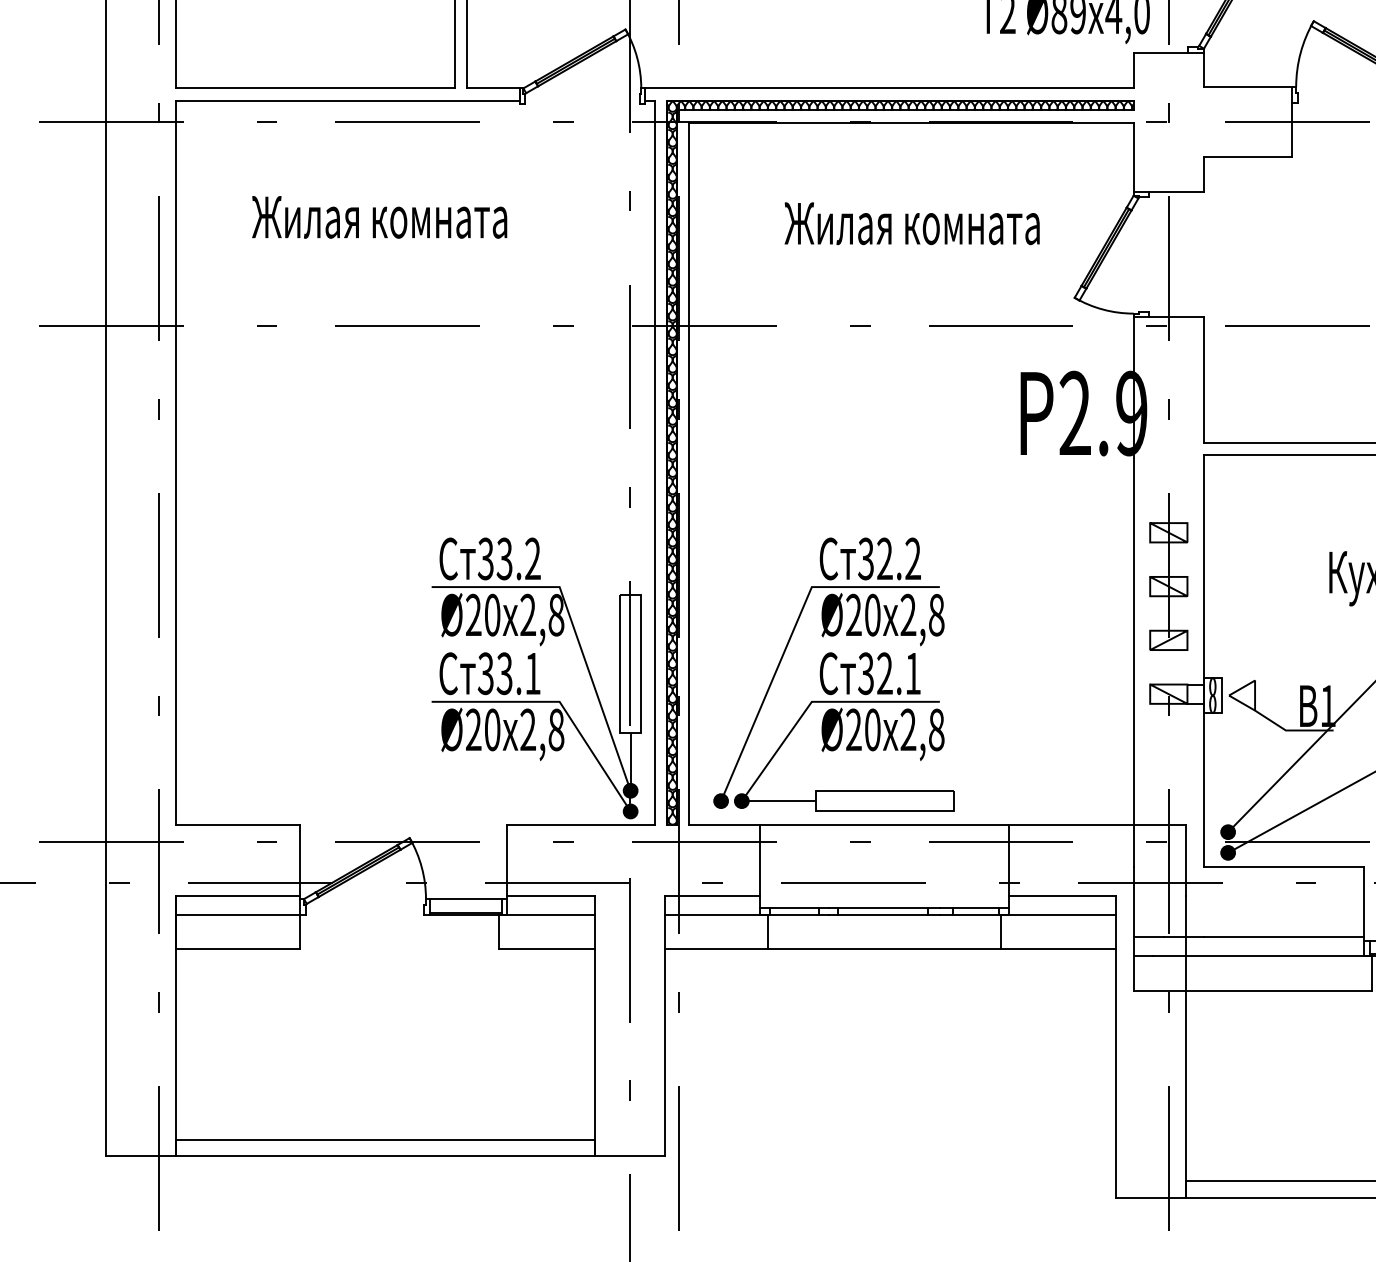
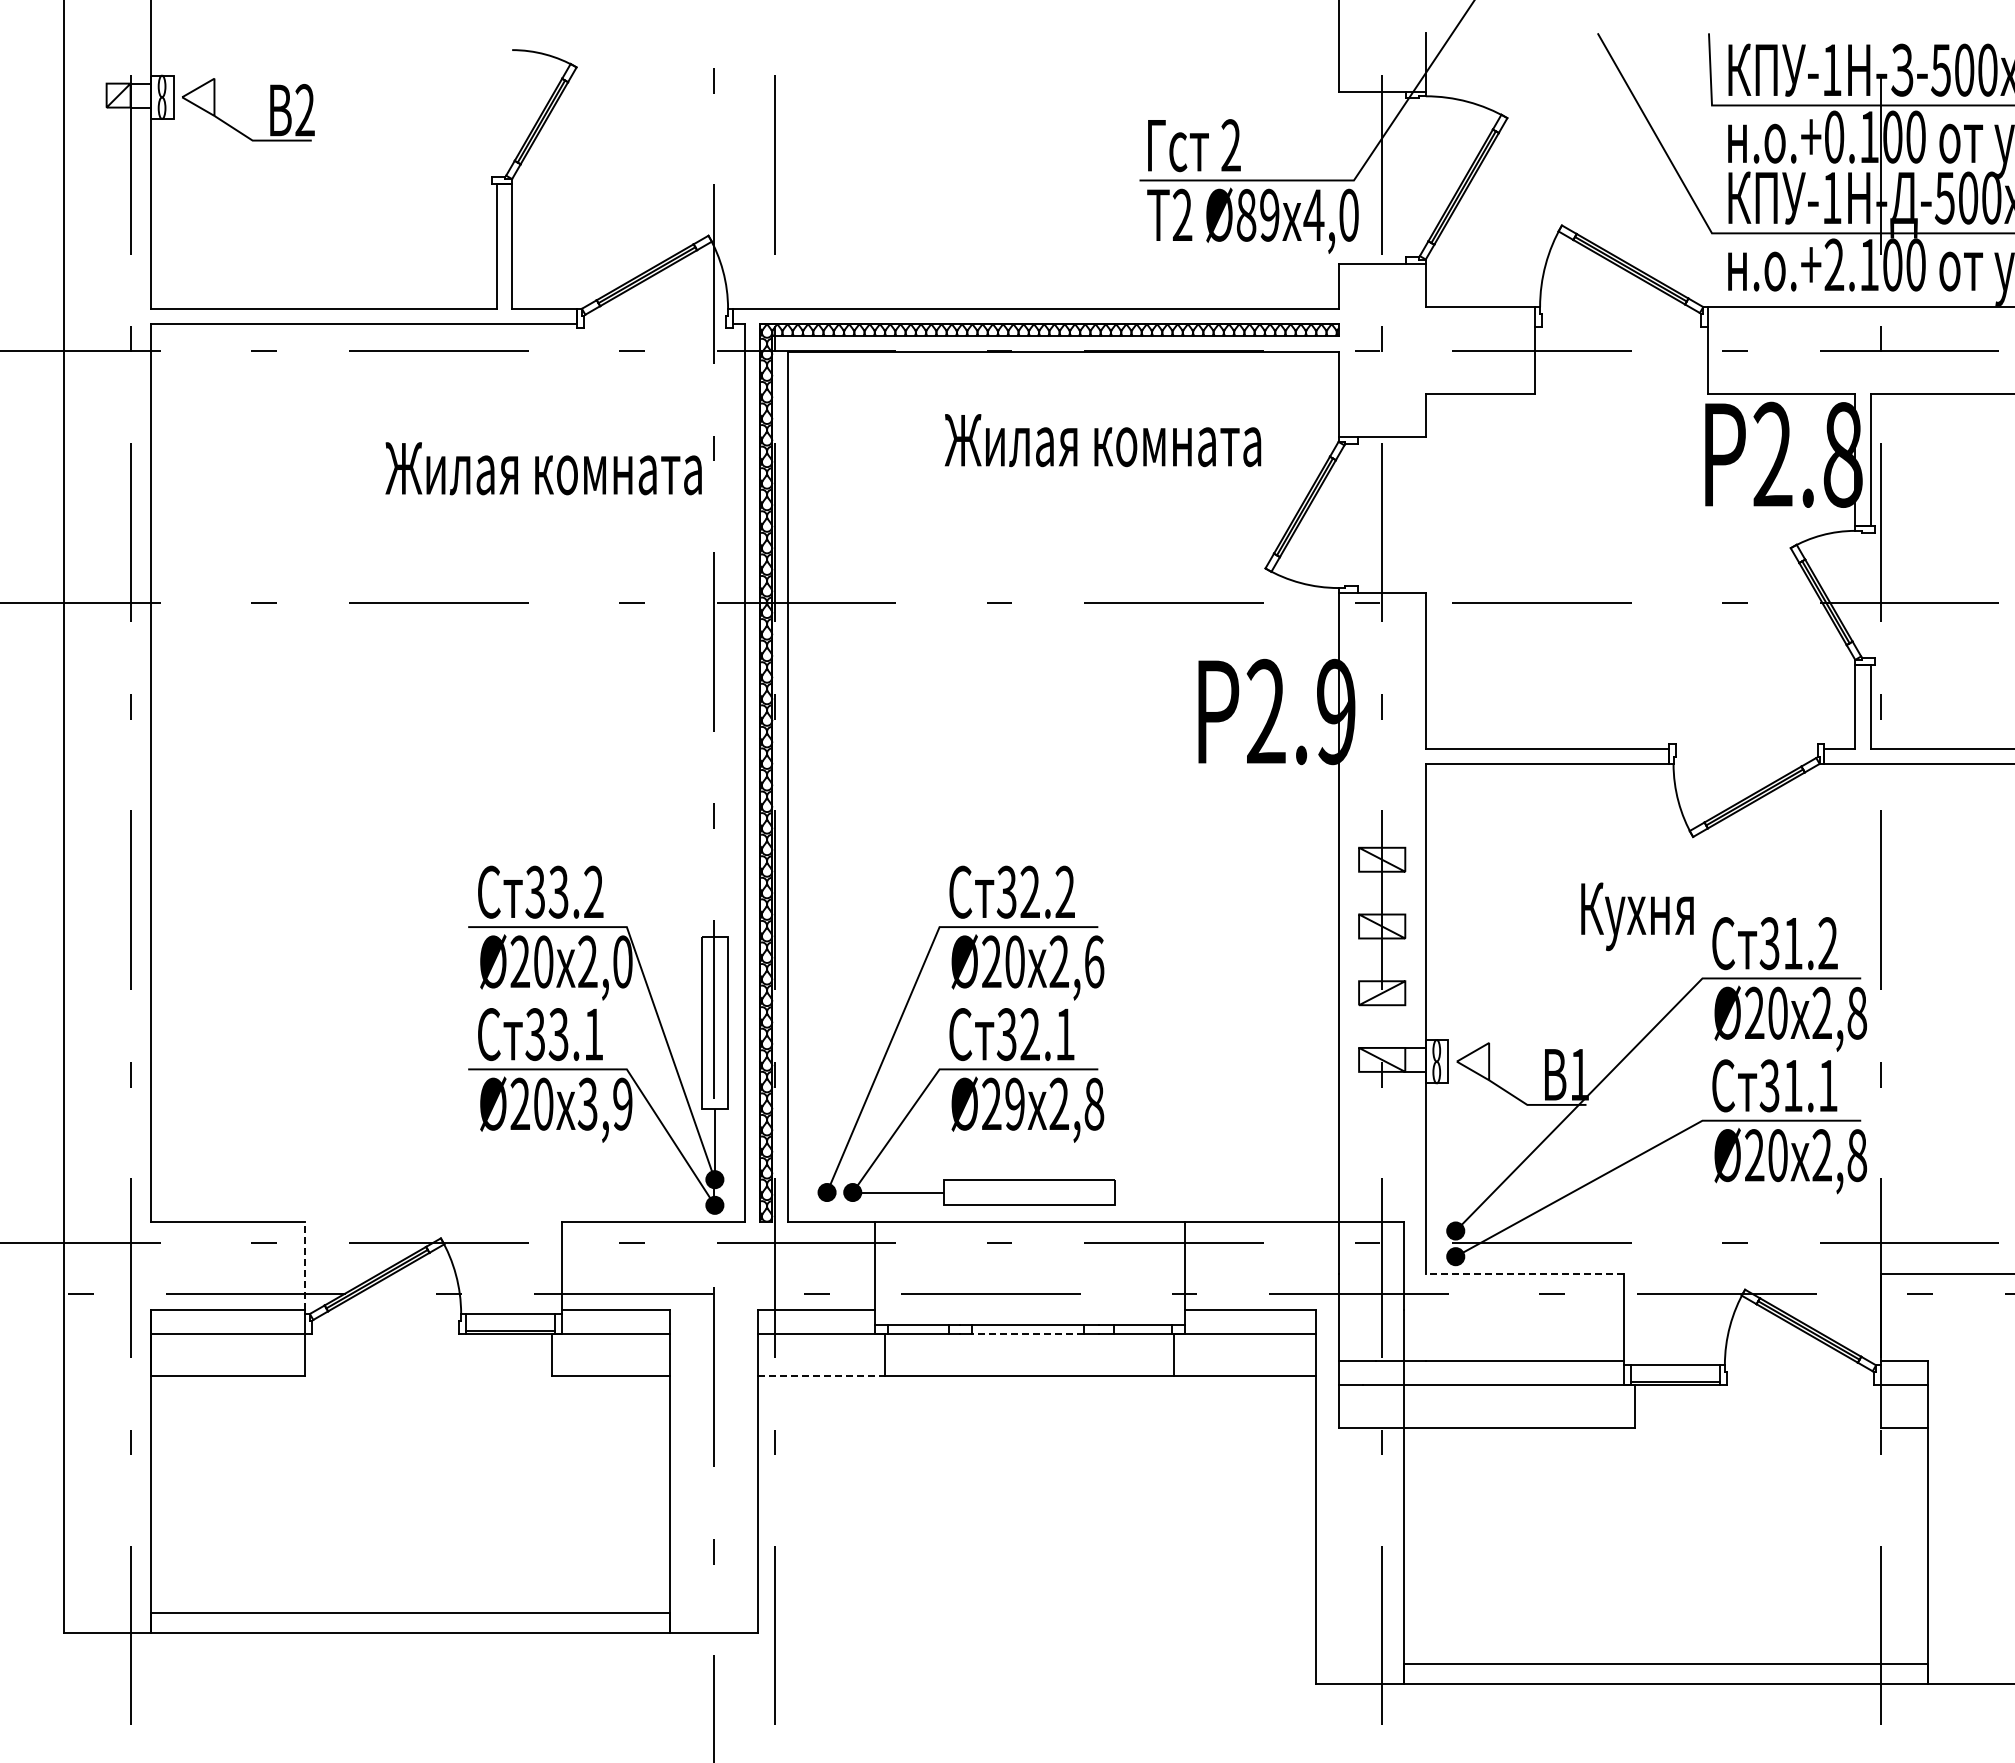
text: (379, 217) -> (543, 468), moved
text: (911, 223) -> (1102, 440), moved
text: (556, 614) -> (622, 961), 2,8 -> 2,0
text: (936, 614) -> (1094, 961), 2,8 -> 2,6
text: (541, 729) -> (604, 1103), 2,8 -> 3,9
text: (872, 729) -> (1014, 1103), Ø20 -> Ø29
line: (300, 860) -> (305, 1266), solid -> dashed
line: (1283, 866) -> (1524, 1273), solid -> dashed
line: (883, 914) -> (1028, 1333), solid -> dashed
line: (716, 949) -> (821, 1376), solid -> dashed

